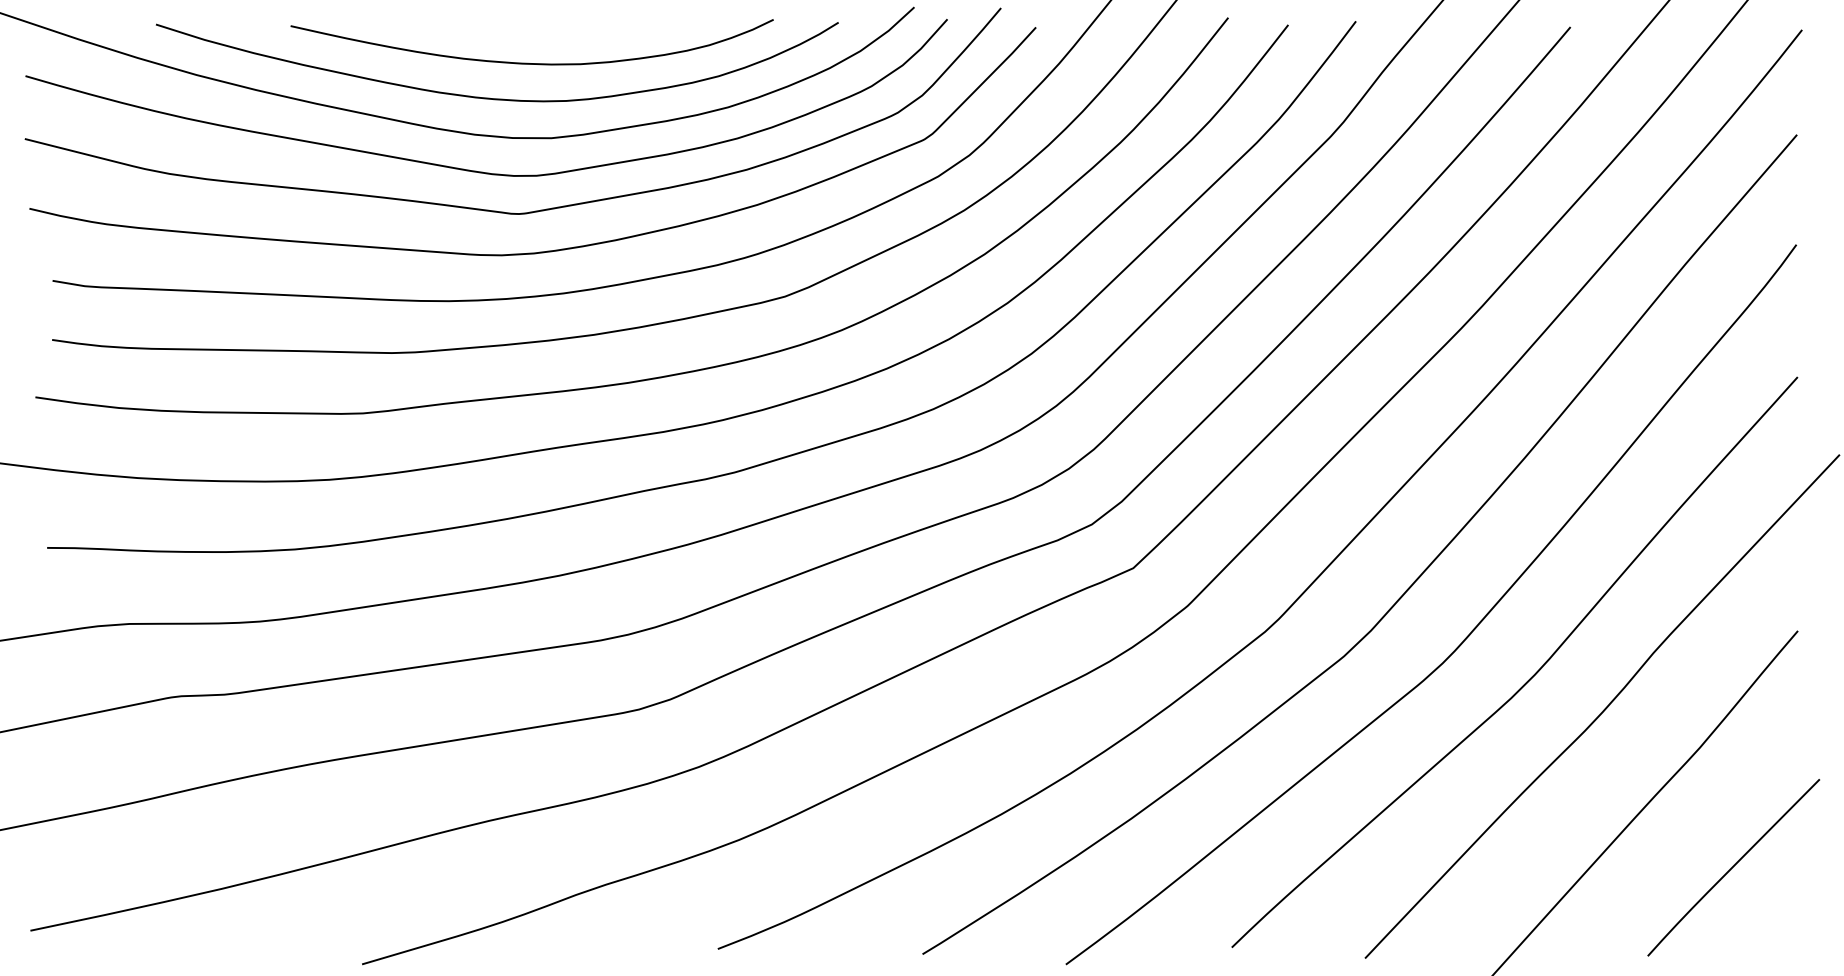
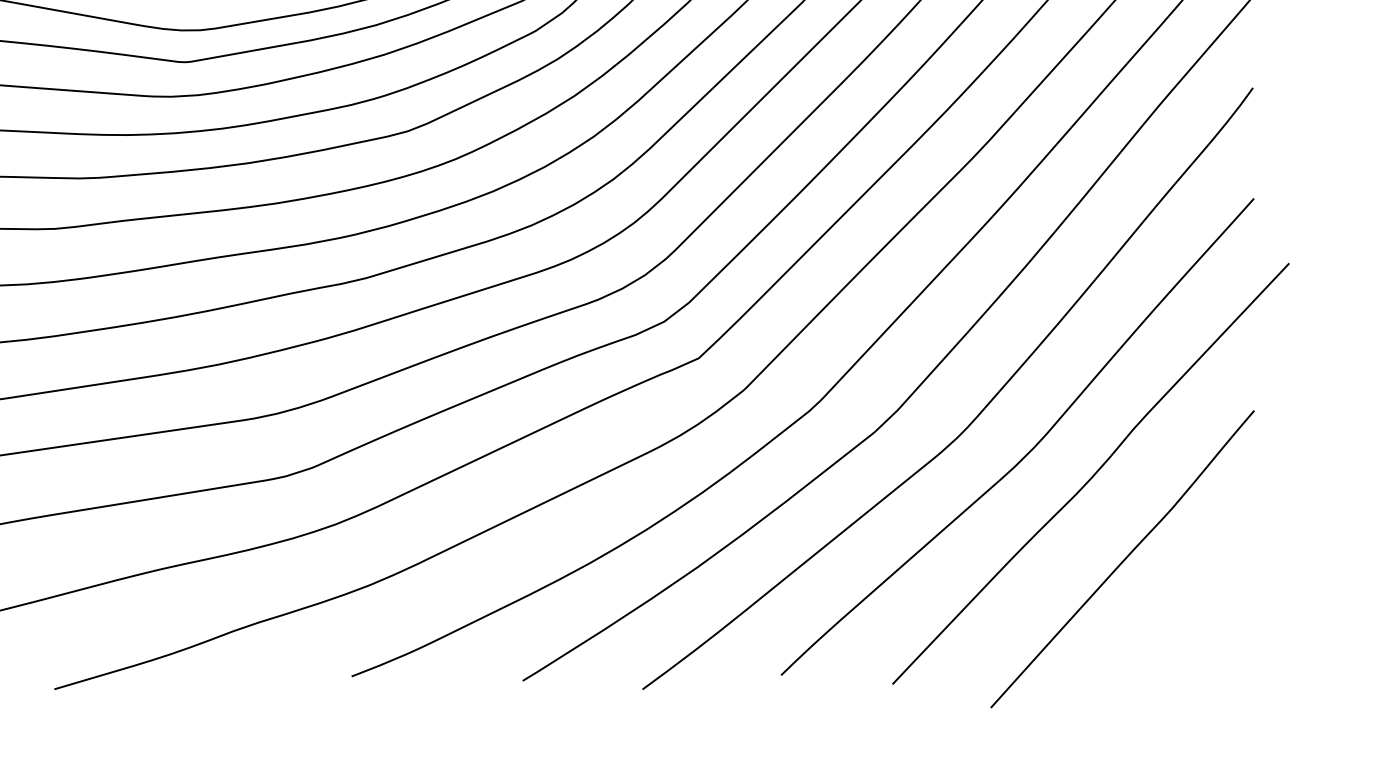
curve: (1733, 867) -> (1200, 608), removed

